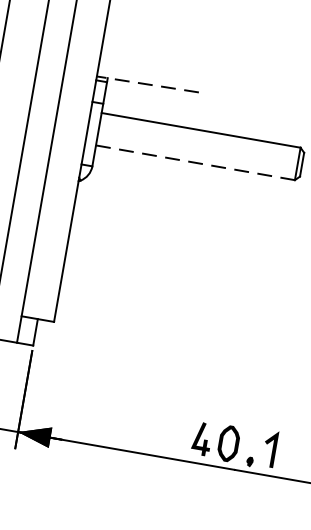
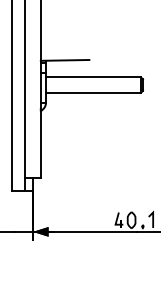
line: (146, 84) -> (64, 60), dashed -> solid
line: (195, 162) -> (93, 92), dashed -> solid

